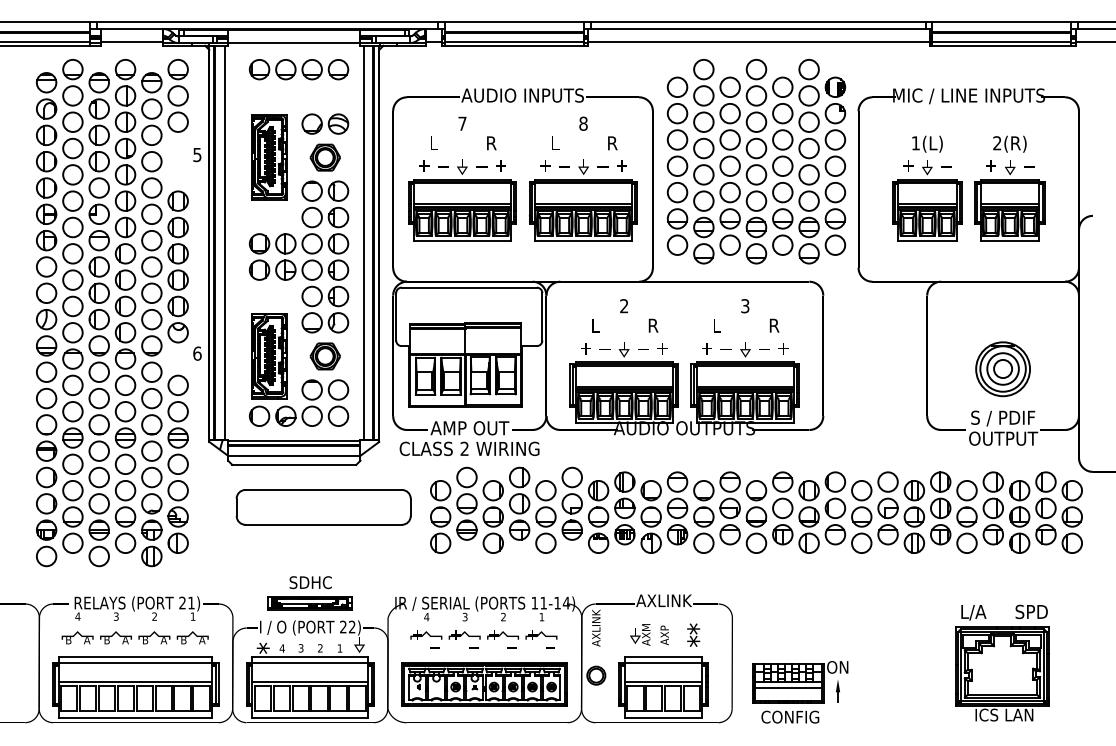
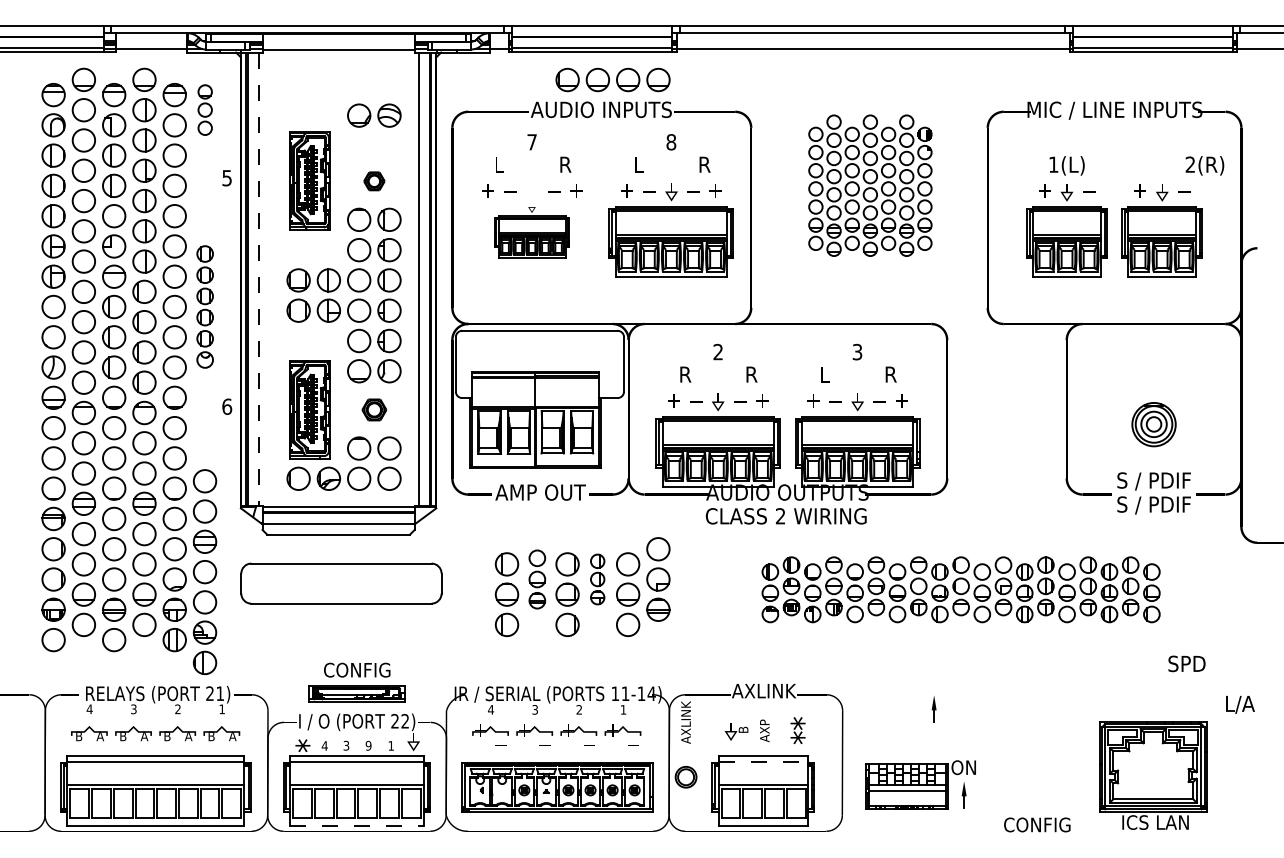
part: (298, 69) -> (612, 79), moved
part: (178, 95) -> (205, 109), size x0.6
part: (325, 123) -> (374, 115), moved
text: (1009, 143) -> (1204, 165), moved
part: (325, 157) -> (374, 181), size x0.6
part: (756, 161) -> (870, 185), size x0.6
part: (461, 200) -> (531, 230), size x0.6
line: (224, 243) -> (258, 279), solid -> dashed
part: (178, 266) -> (205, 306), size x0.7
text: (595, 325) -> (685, 374), L -> R
part: (325, 356) -> (374, 409), size x0.7
part: (1002, 369) -> (1153, 424), size x0.7
text: (1003, 439) -> (1154, 505), OUTPUT -> S / PDIF
text: (468, 449) -> (785, 516), moved
part: (178, 463) -> (205, 571), moved
part: (467, 503) -> (537, 579), size x0.7
part: (519, 503) -> (597, 579), size x0.6
part: (323, 507) -> (341, 583), moved
part: (834, 512) -> (960, 589), size x0.7
text: (310, 582) -> (357, 669), SDHC -> CONFIG
text: (1031, 611) -> (1186, 663), moved
text: (973, 612) -> (1240, 704), moved
part: (811, 616) -> (933, 709), added
text: (646, 634) -> (743, 729), AXM -> B
text: (320, 648) -> (368, 745), 2 -> 9
line: (663, 662) -> (763, 762), solid -> dashed
text: (790, 716) -> (1037, 824), moved
line: (309, 718) -> (356, 826), solid -> dashed

